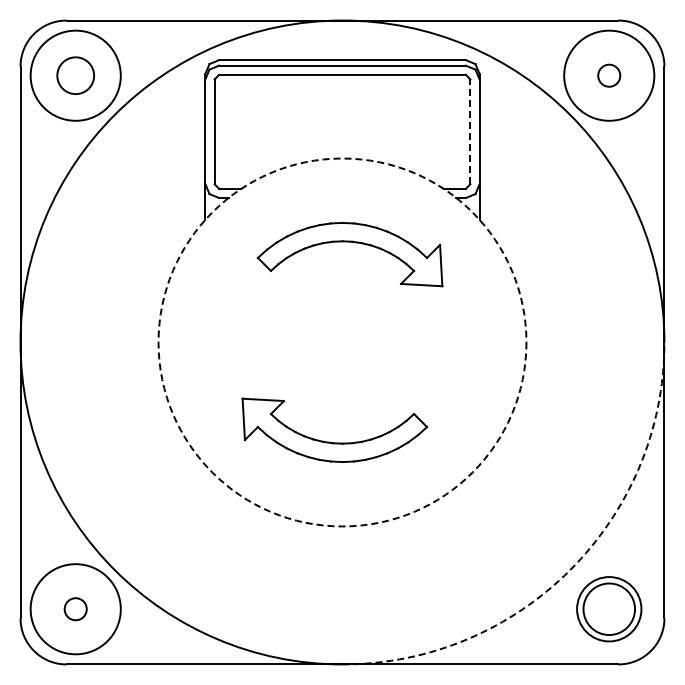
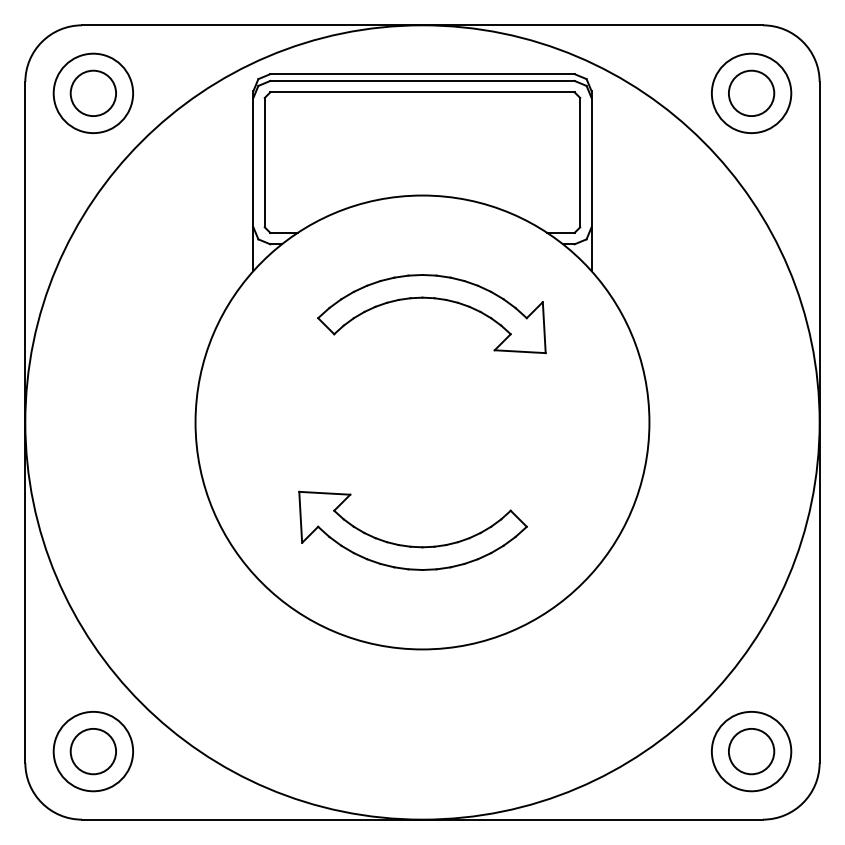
circle: (75, 75) -> (93, 93), size x0.71
circle: (608, 75) -> (750, 93), size x1.67
circle: (609, 75) -> (751, 93), size x0.71
line: (470, 131) -> (580, 162), dashed -> solid
circle: (342, 342) -> (422, 422), dashed -> solid
arc: (570, 570) -> (703, 703), dashed -> solid
circle: (75, 608) -> (93, 750), size x1.67
circle: (608, 608) -> (750, 750), size x0.71
circle: (75, 609) -> (93, 751), size x0.71

